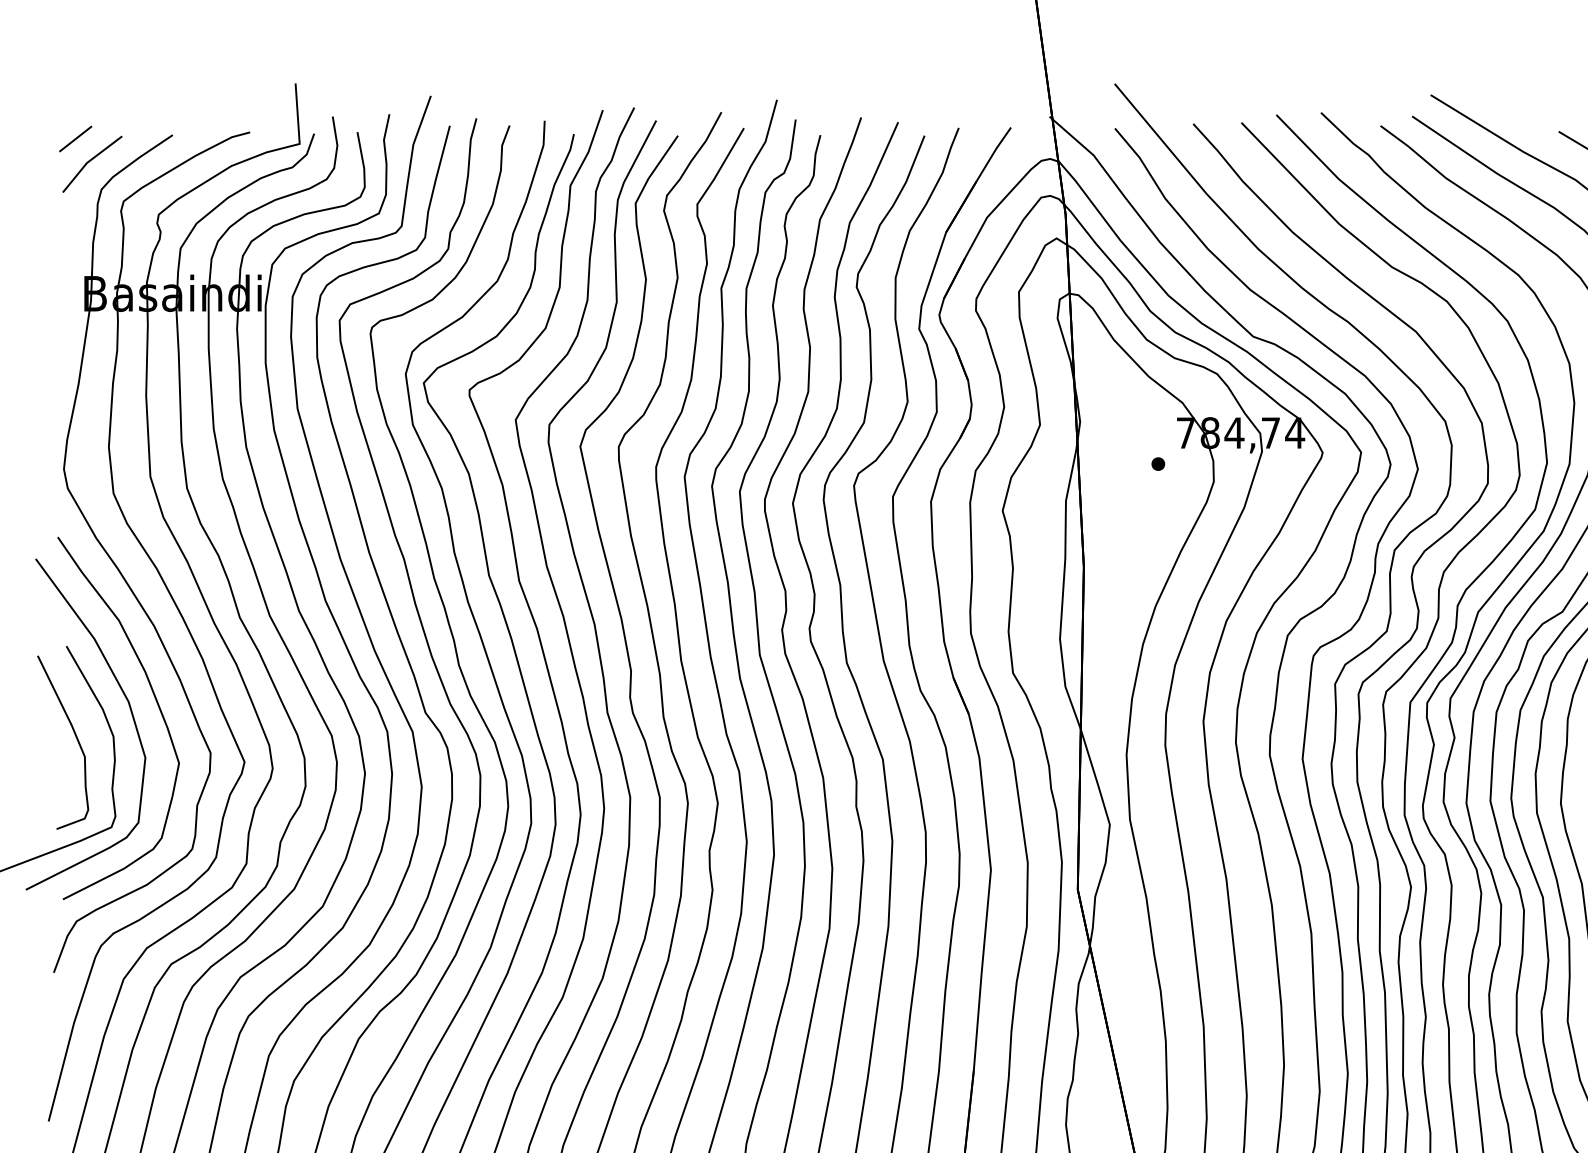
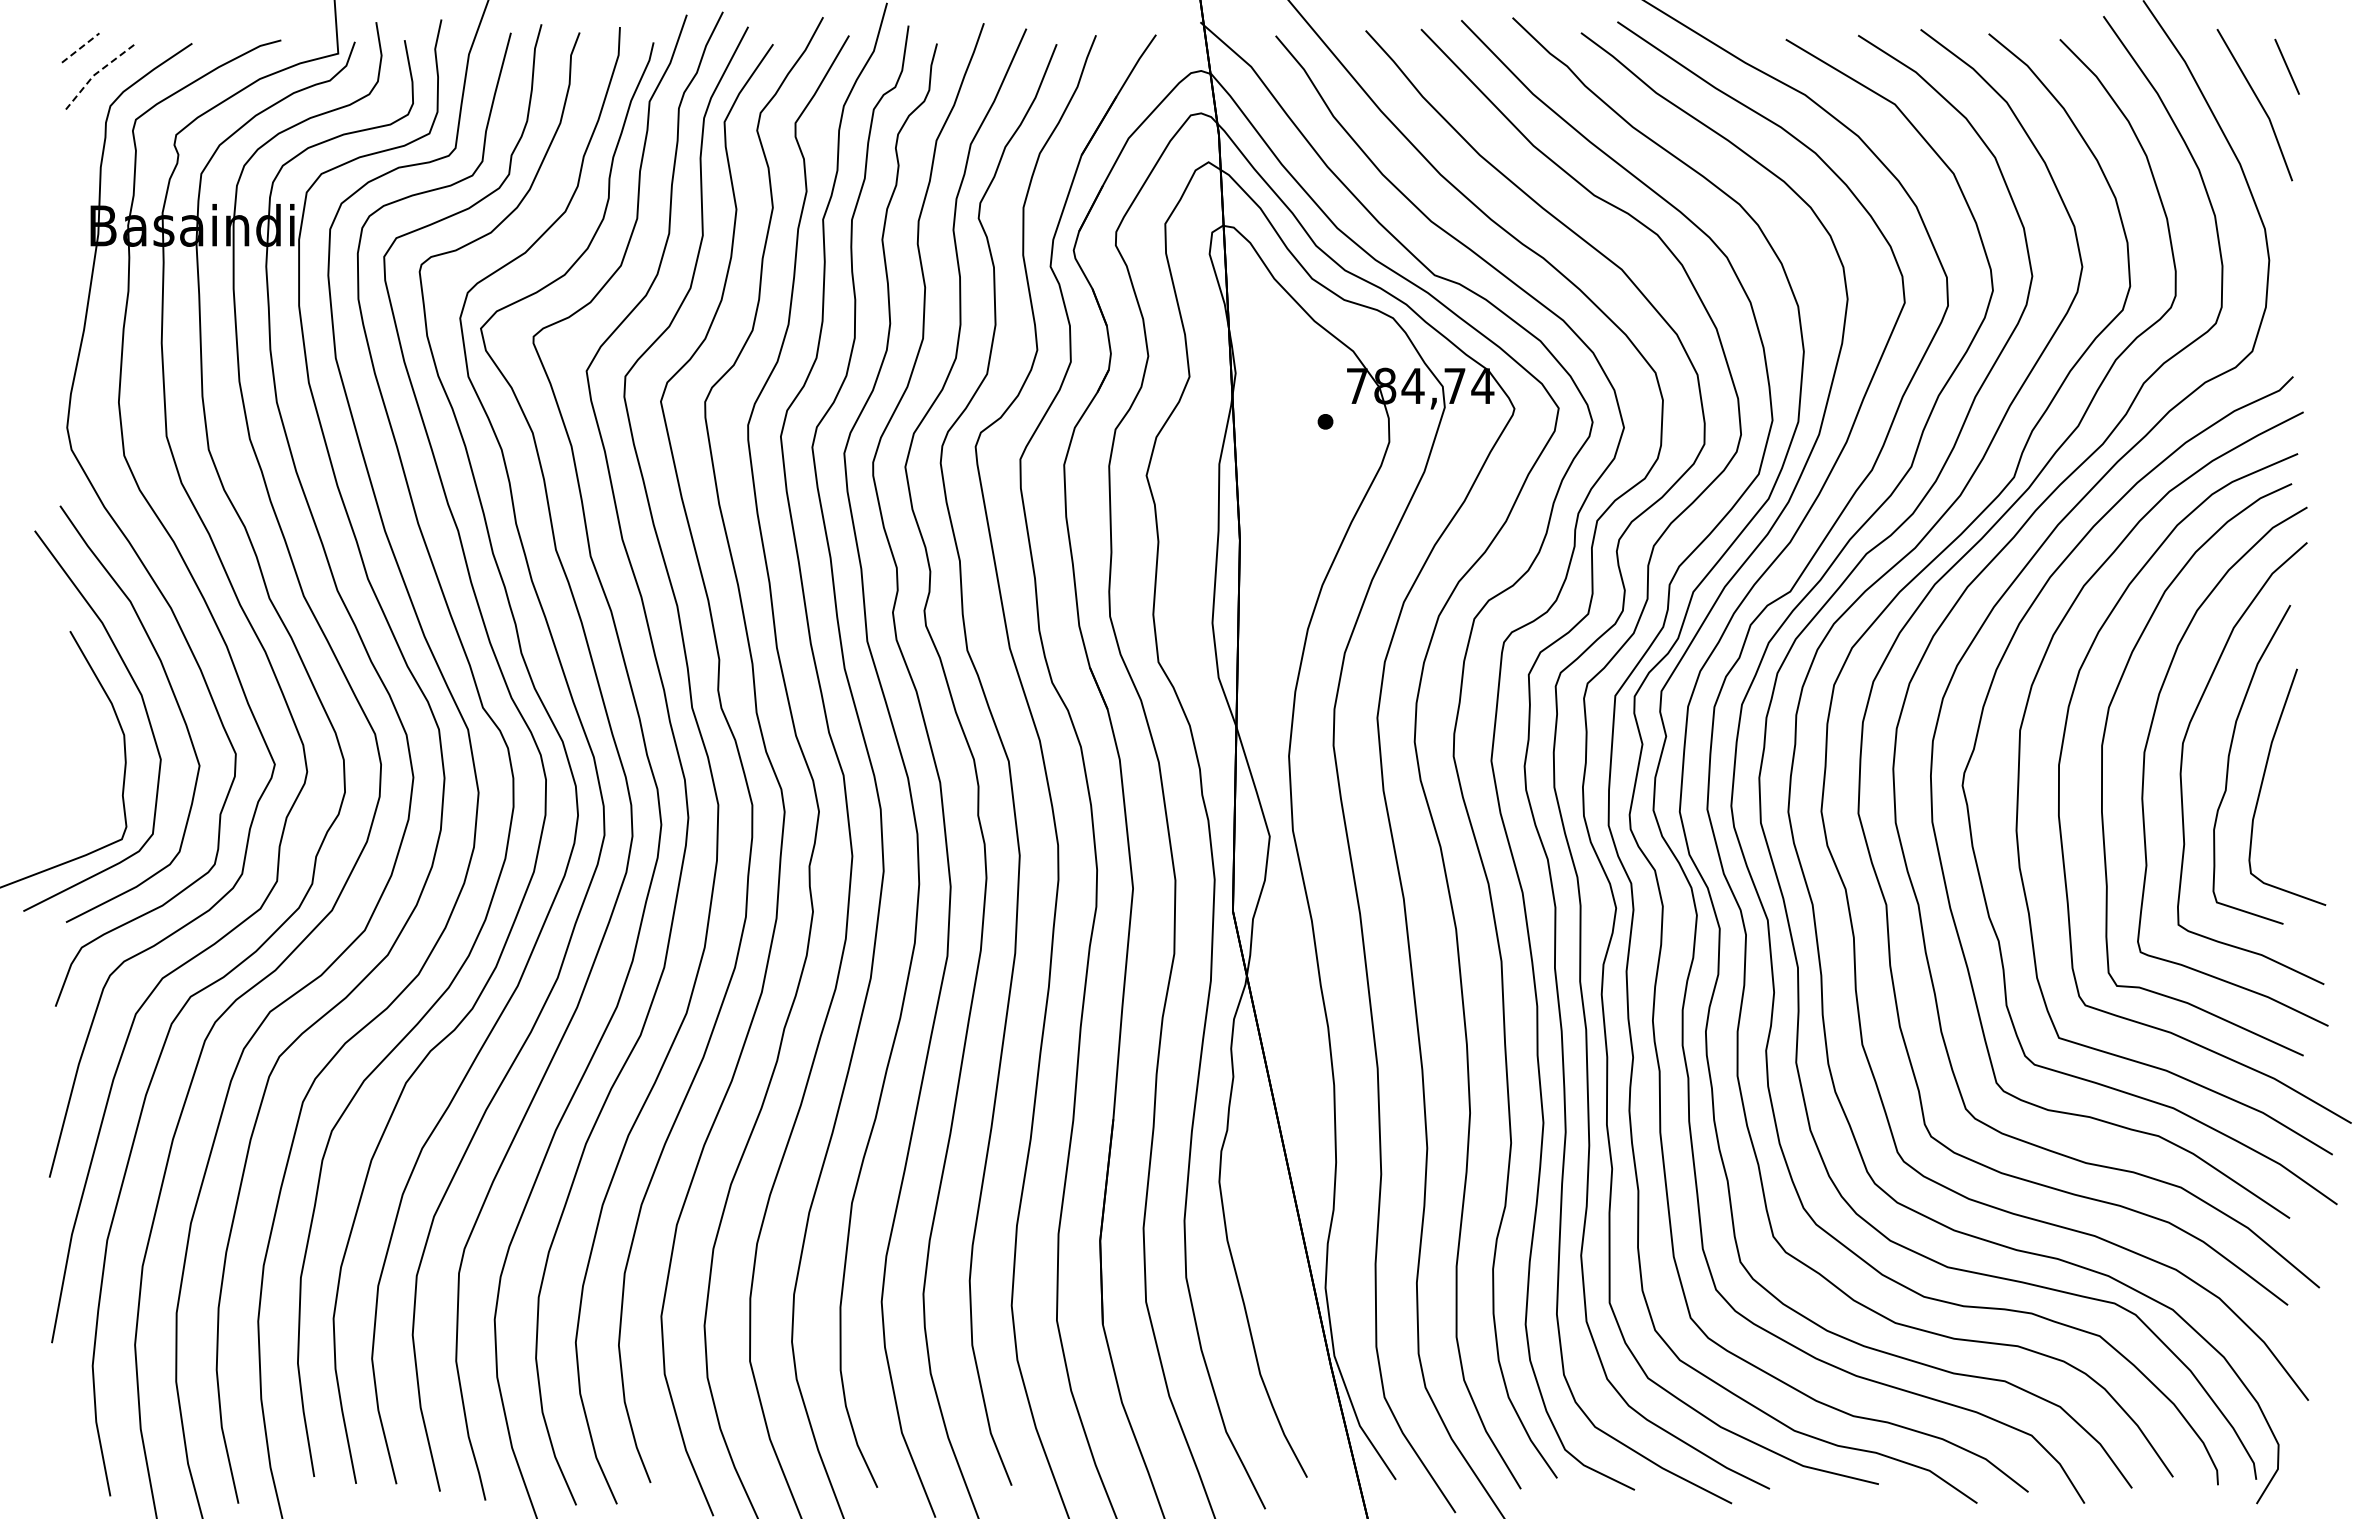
line: (75, 139) -> (80, 48), solid -> dashed
line: (89, 161) -> (96, 73), solid -> dashed
curve: (75, 736) -> (80, 735), removed

